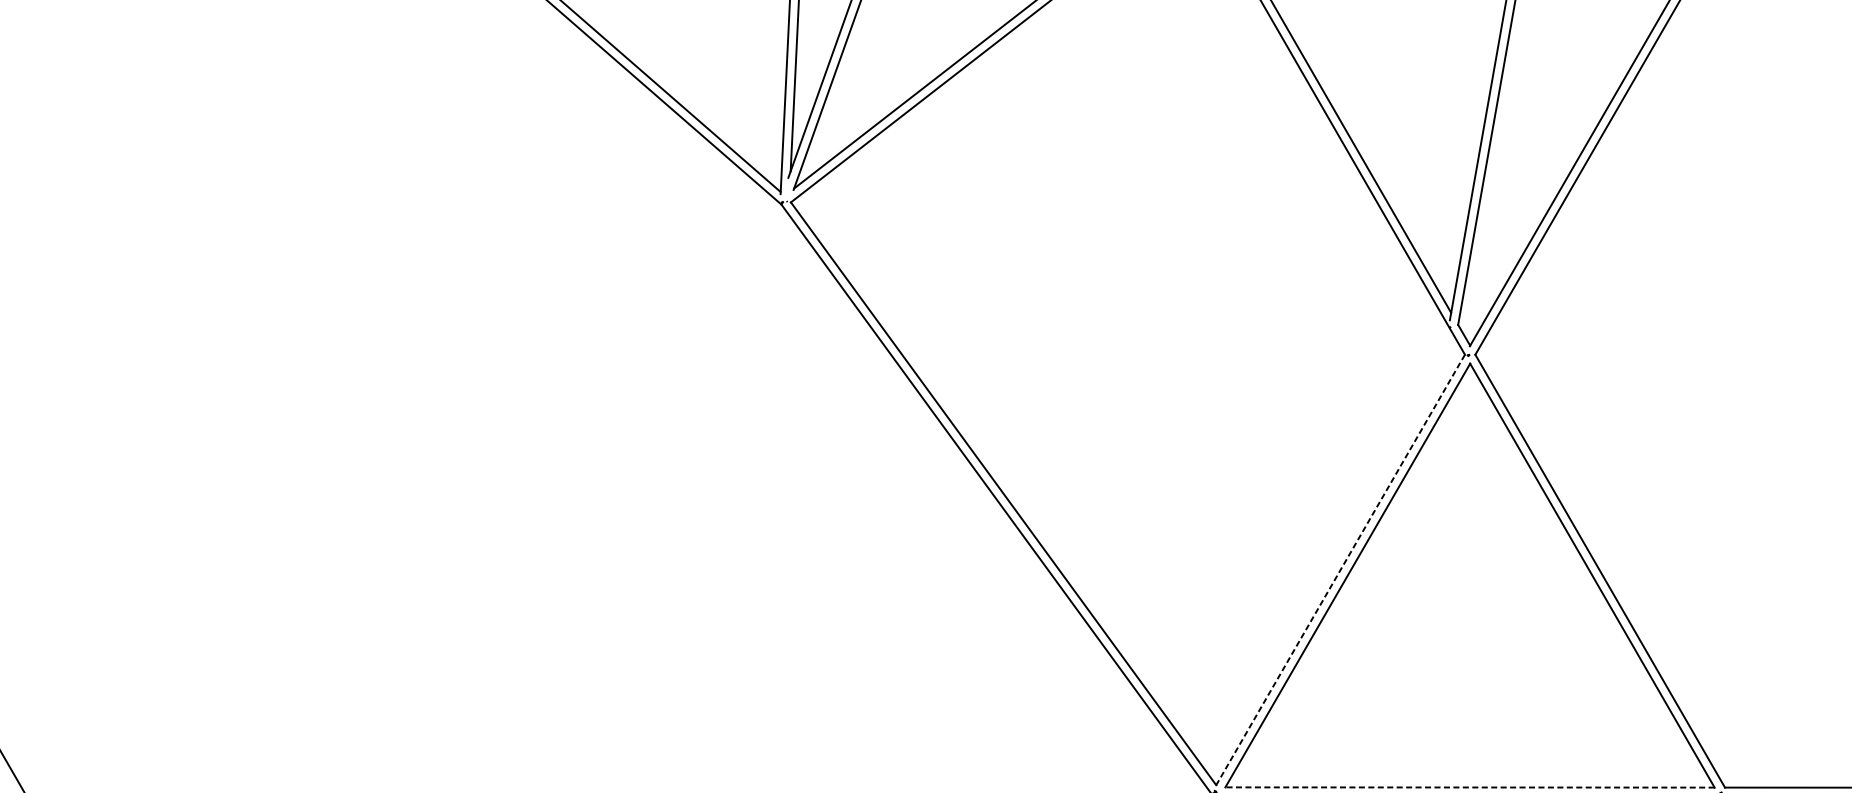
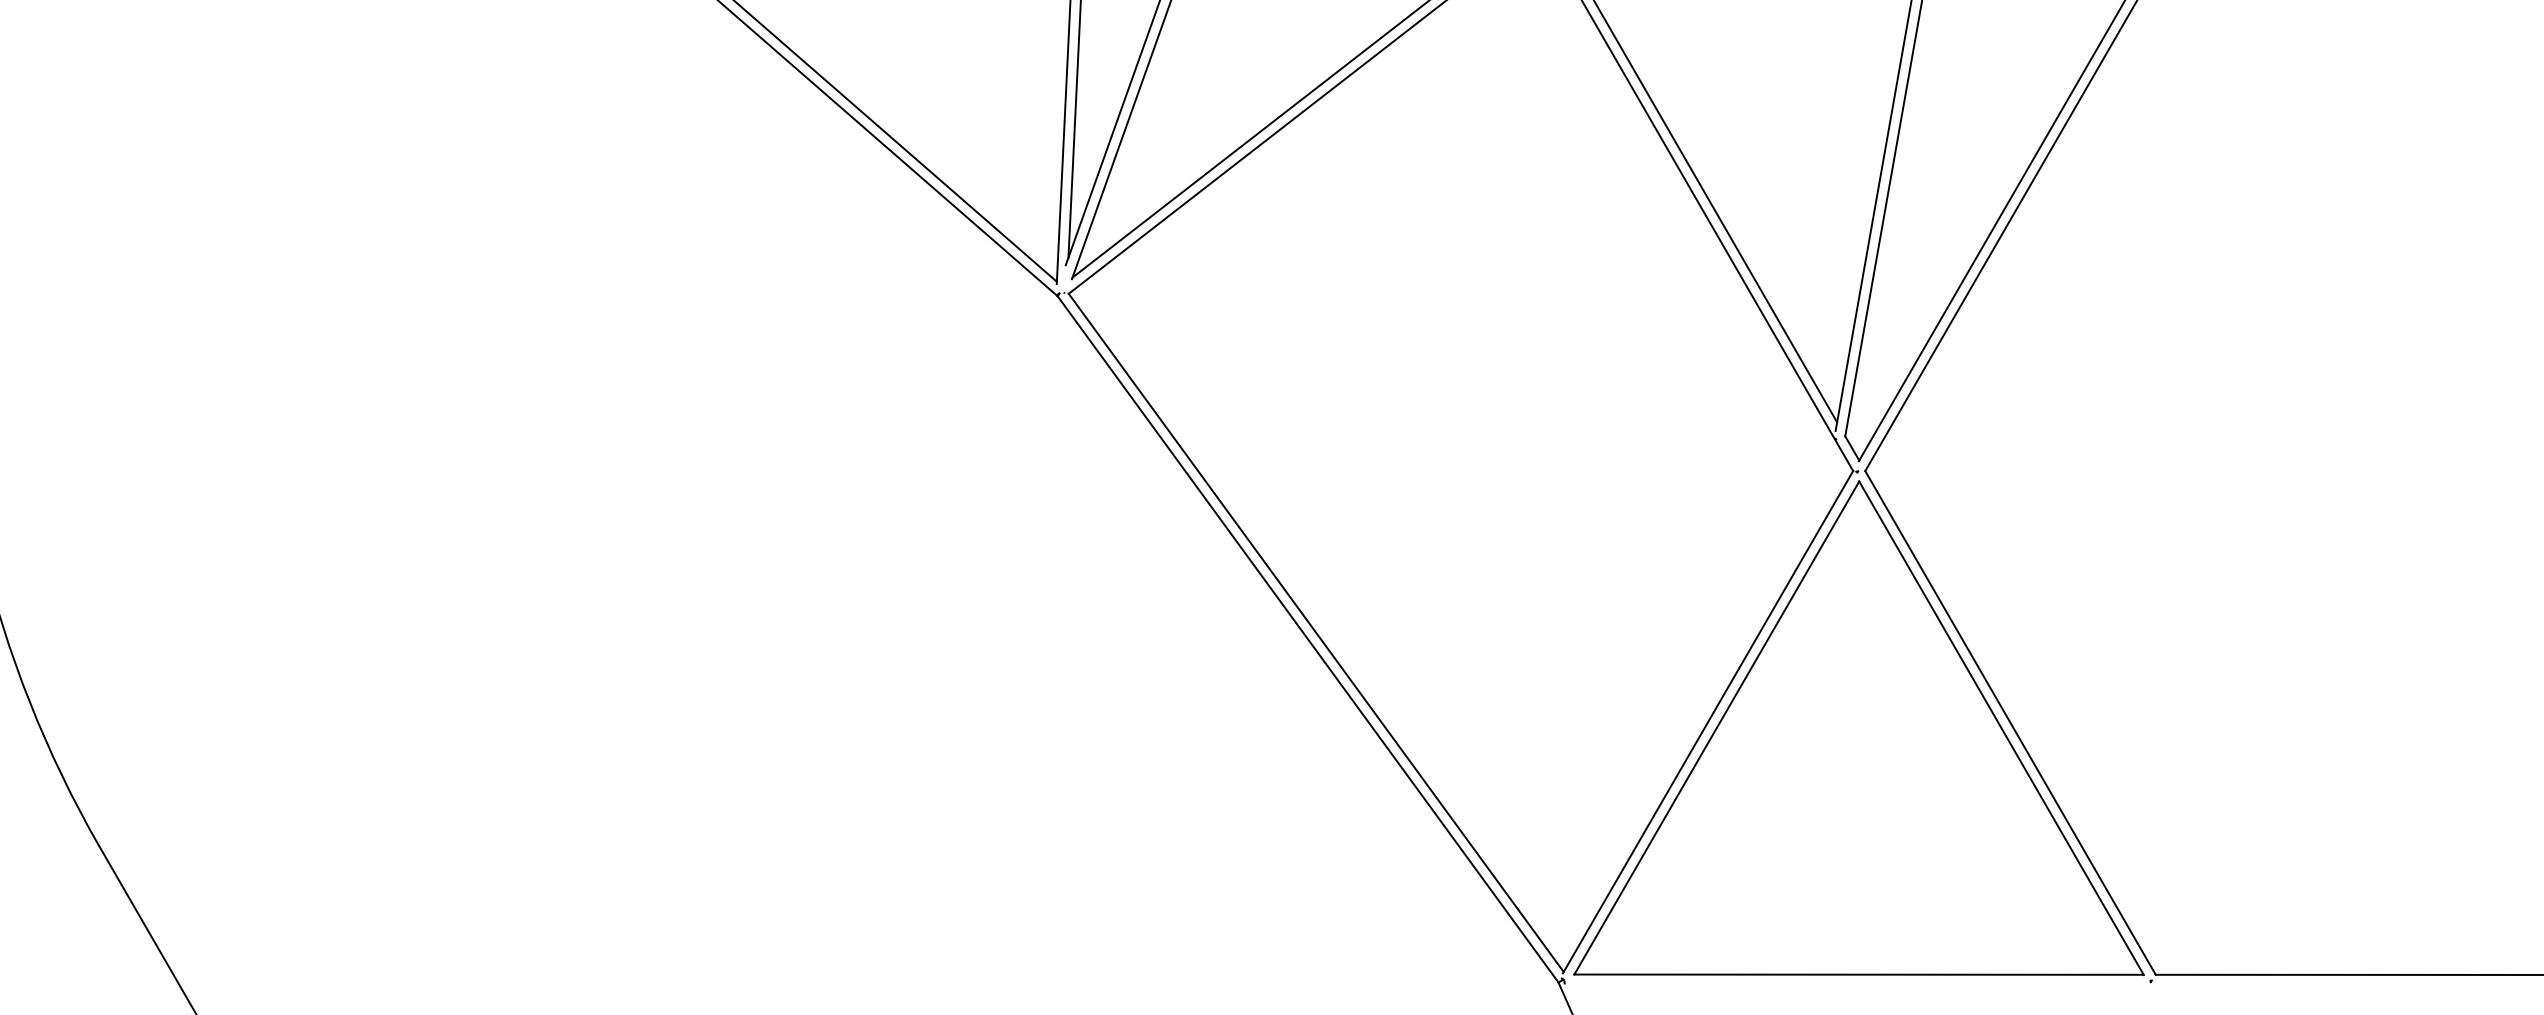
line: (1339, 570) -> (1707, 722), dashed -> solid
line: (1470, 787) -> (1859, 974), dashed -> solid

